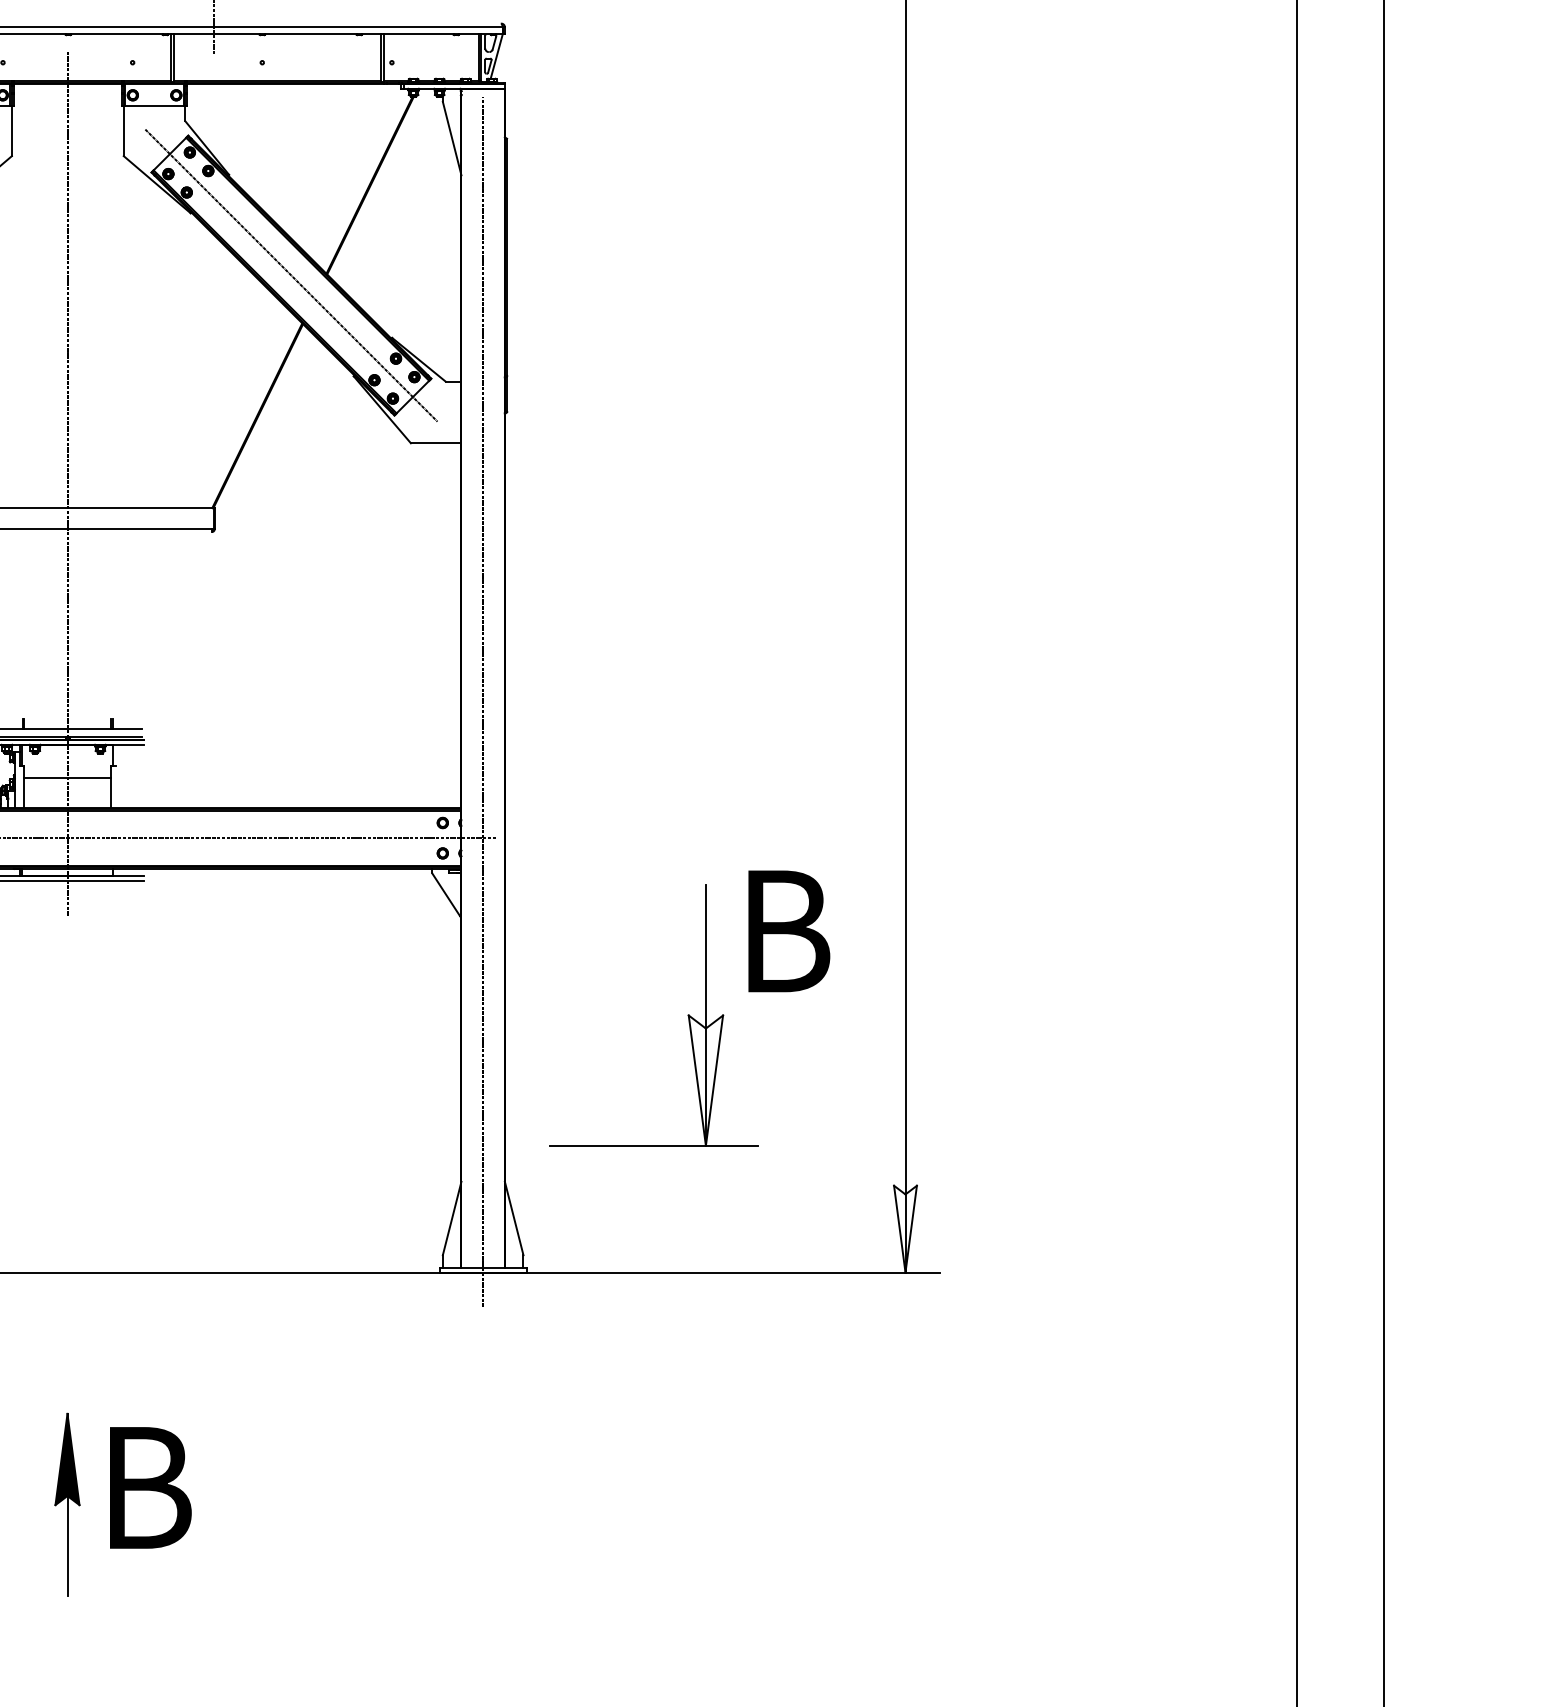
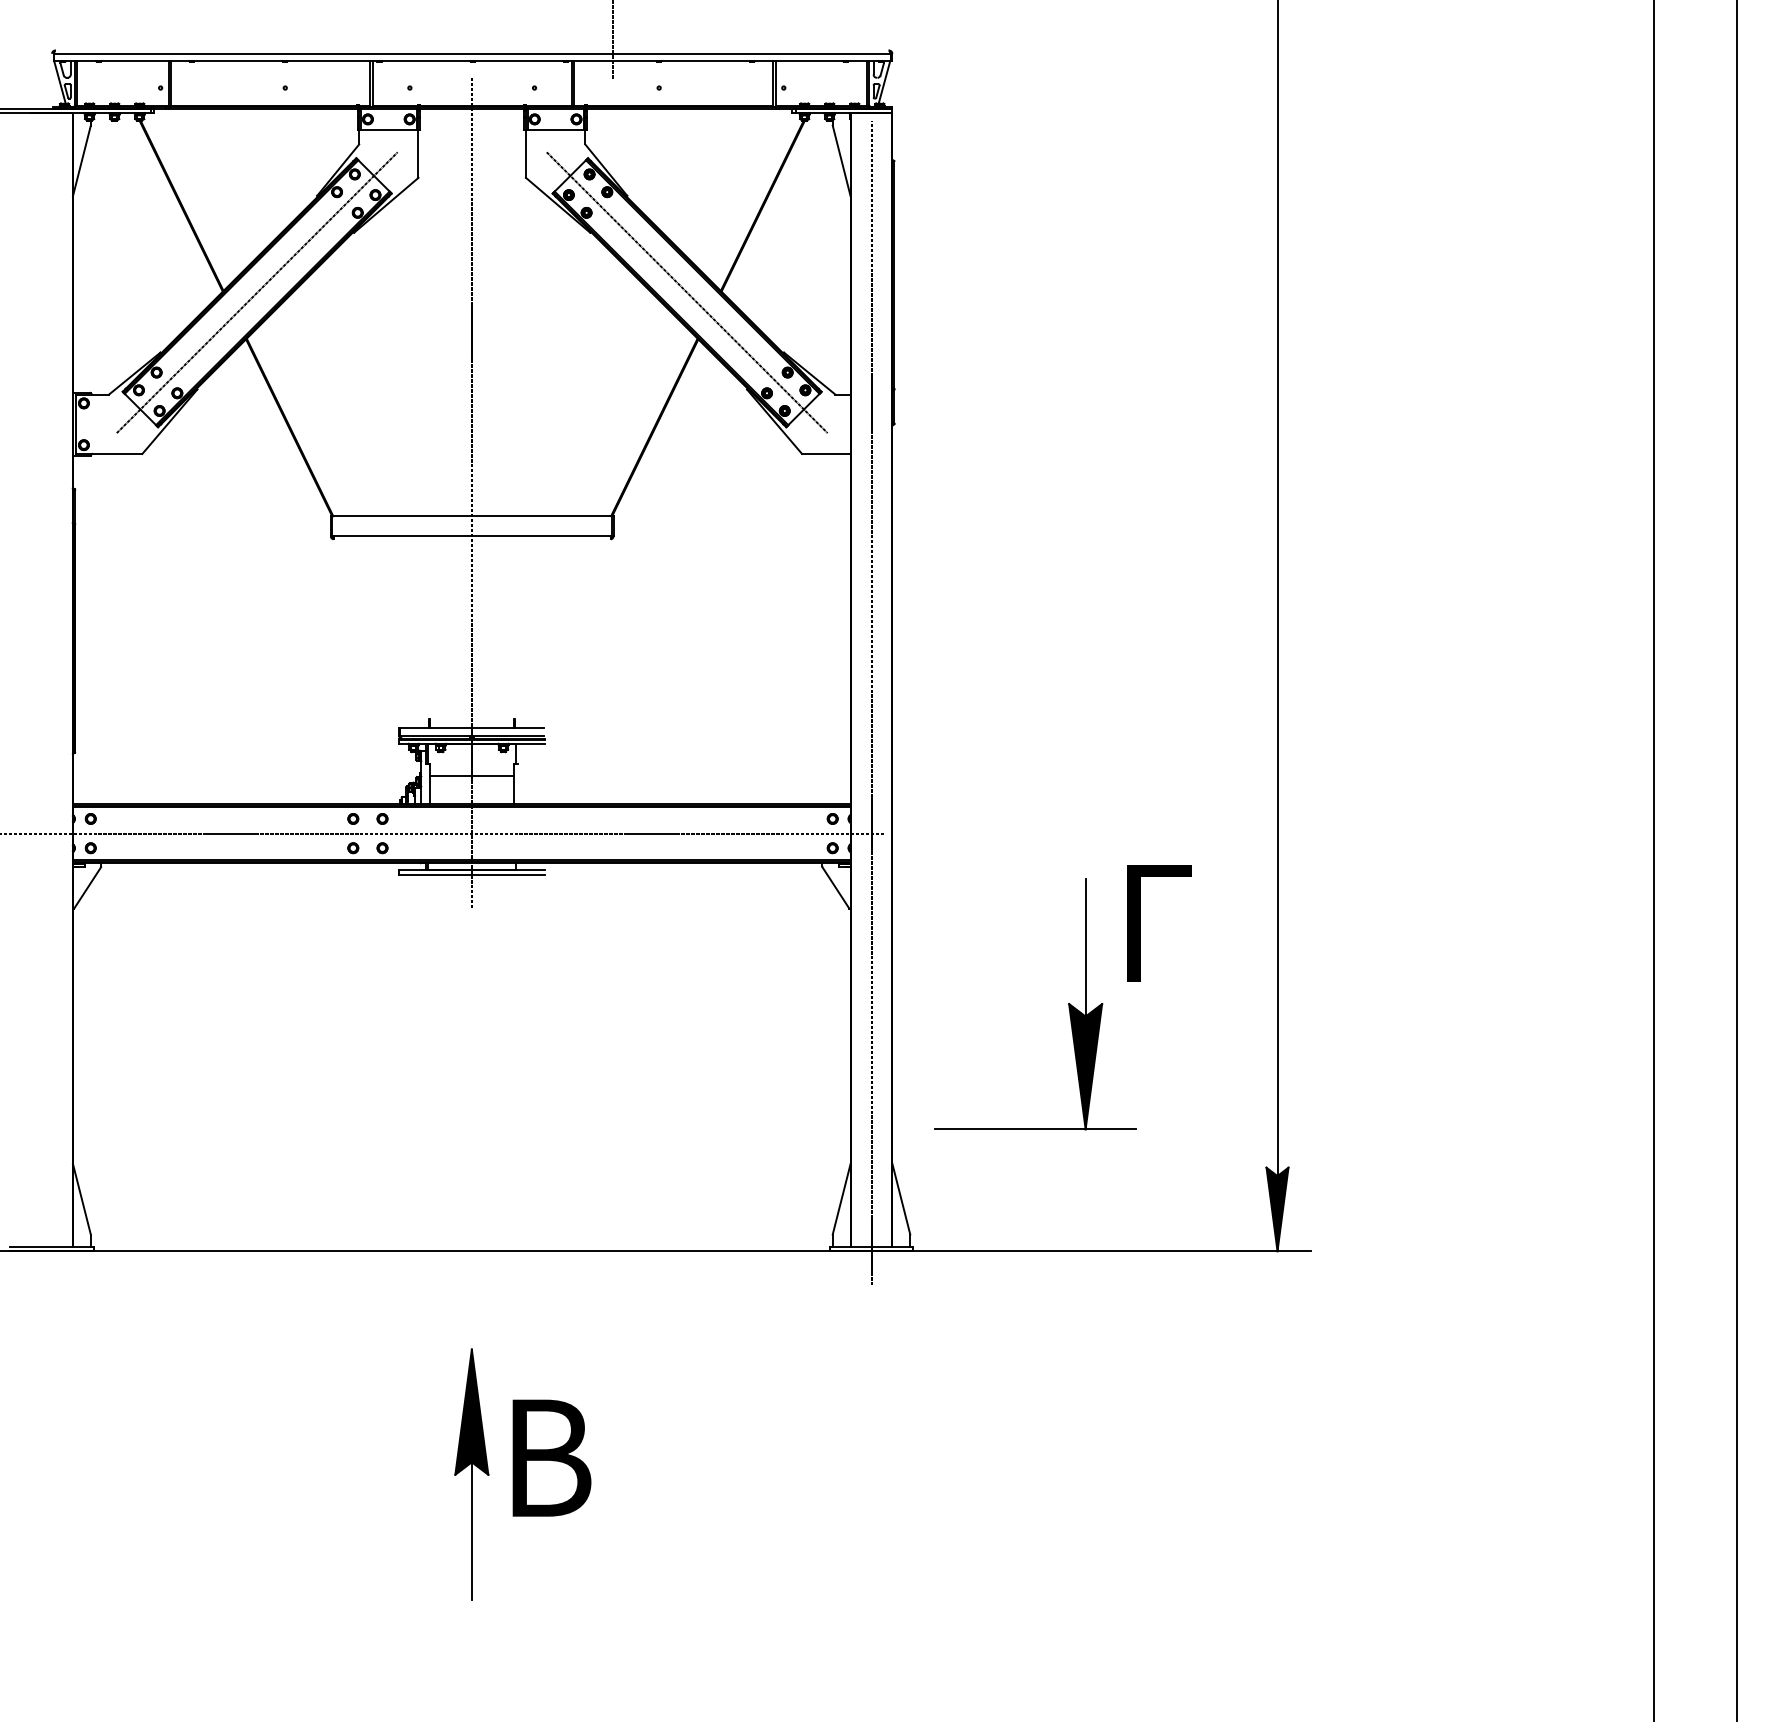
text: (788, 930) -> (1165, 922), В -> Г
fill: (705, 1080) -> (1085, 1066), added
fill: (905, 1229) -> (1277, 1209), added
part: (67, 1504) -> (471, 1474), size x1.43

